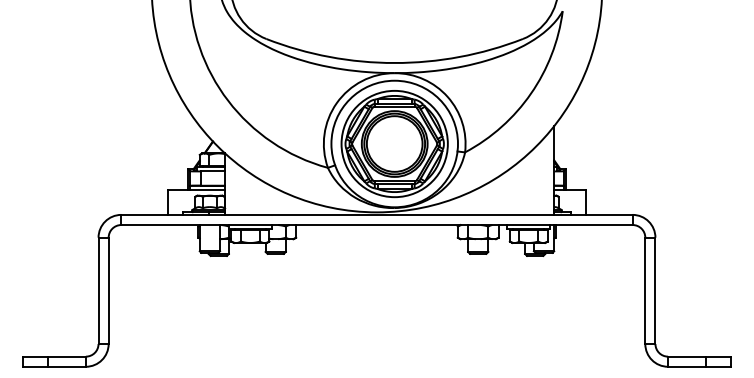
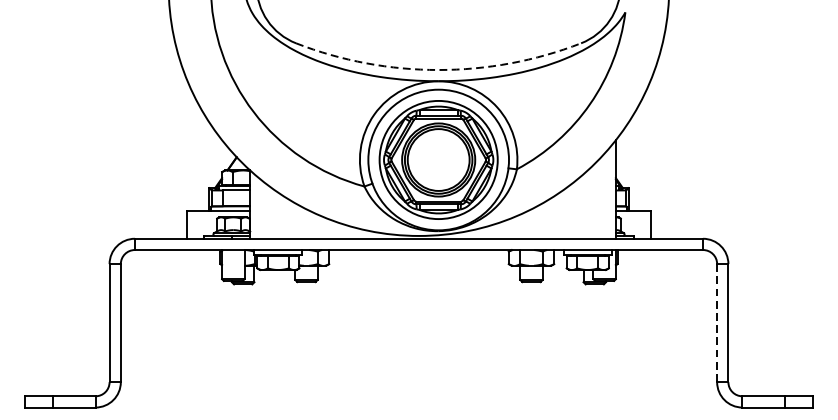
arc: (394, 63) -> (438, 70), solid -> dashed
line: (645, 291) -> (717, 323), solid -> dashed

